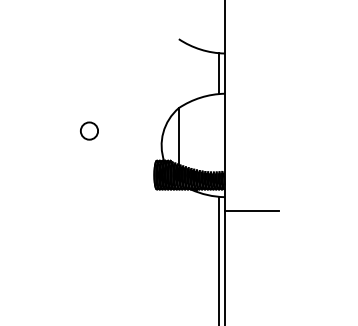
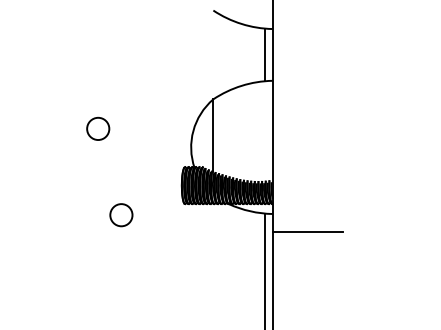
circle: (107, 197) -> (121, 214), added

